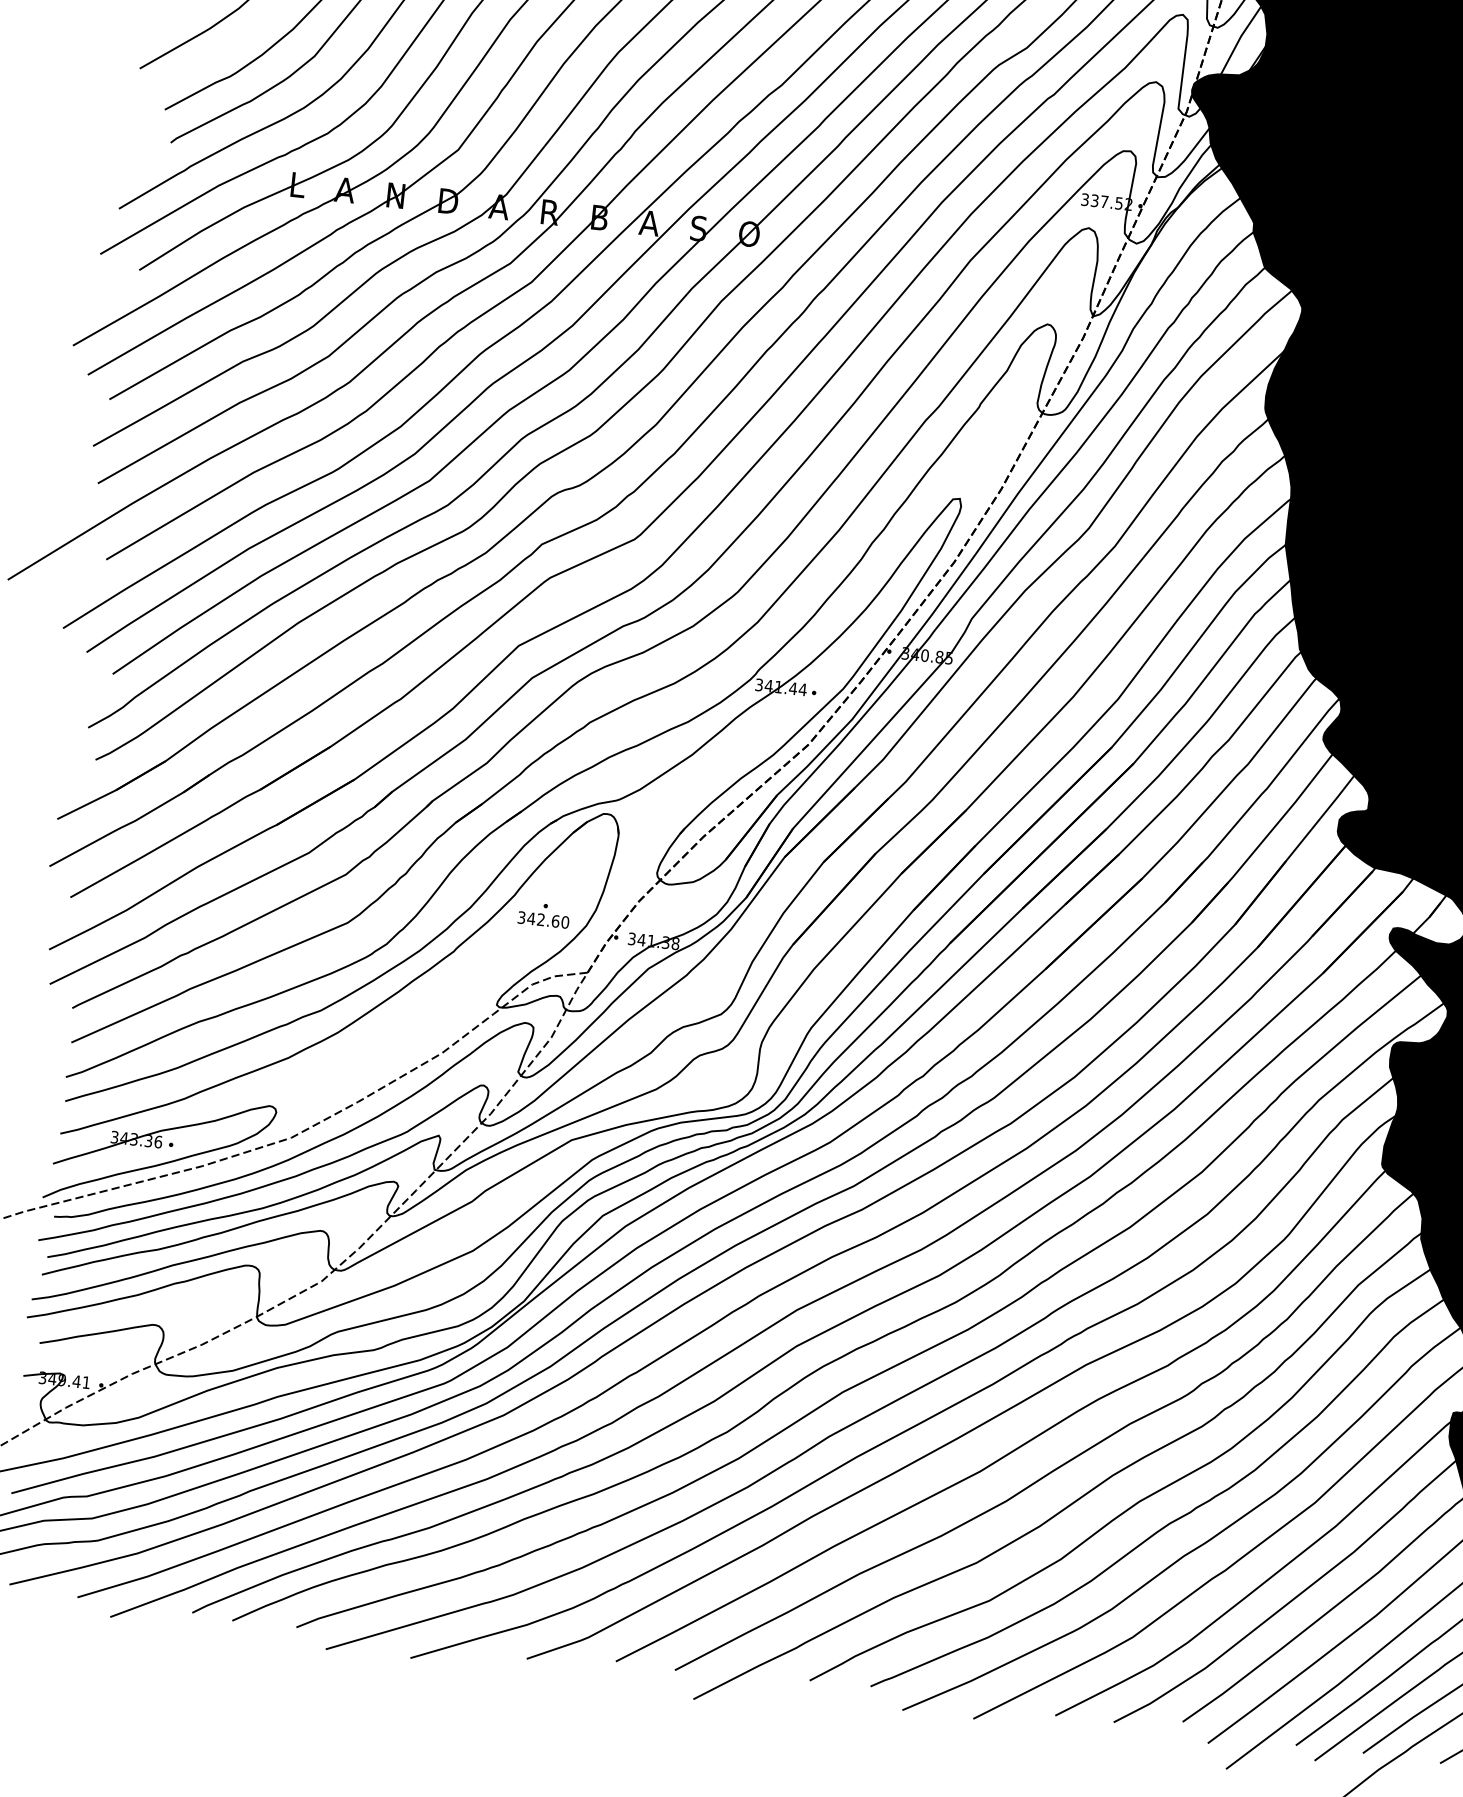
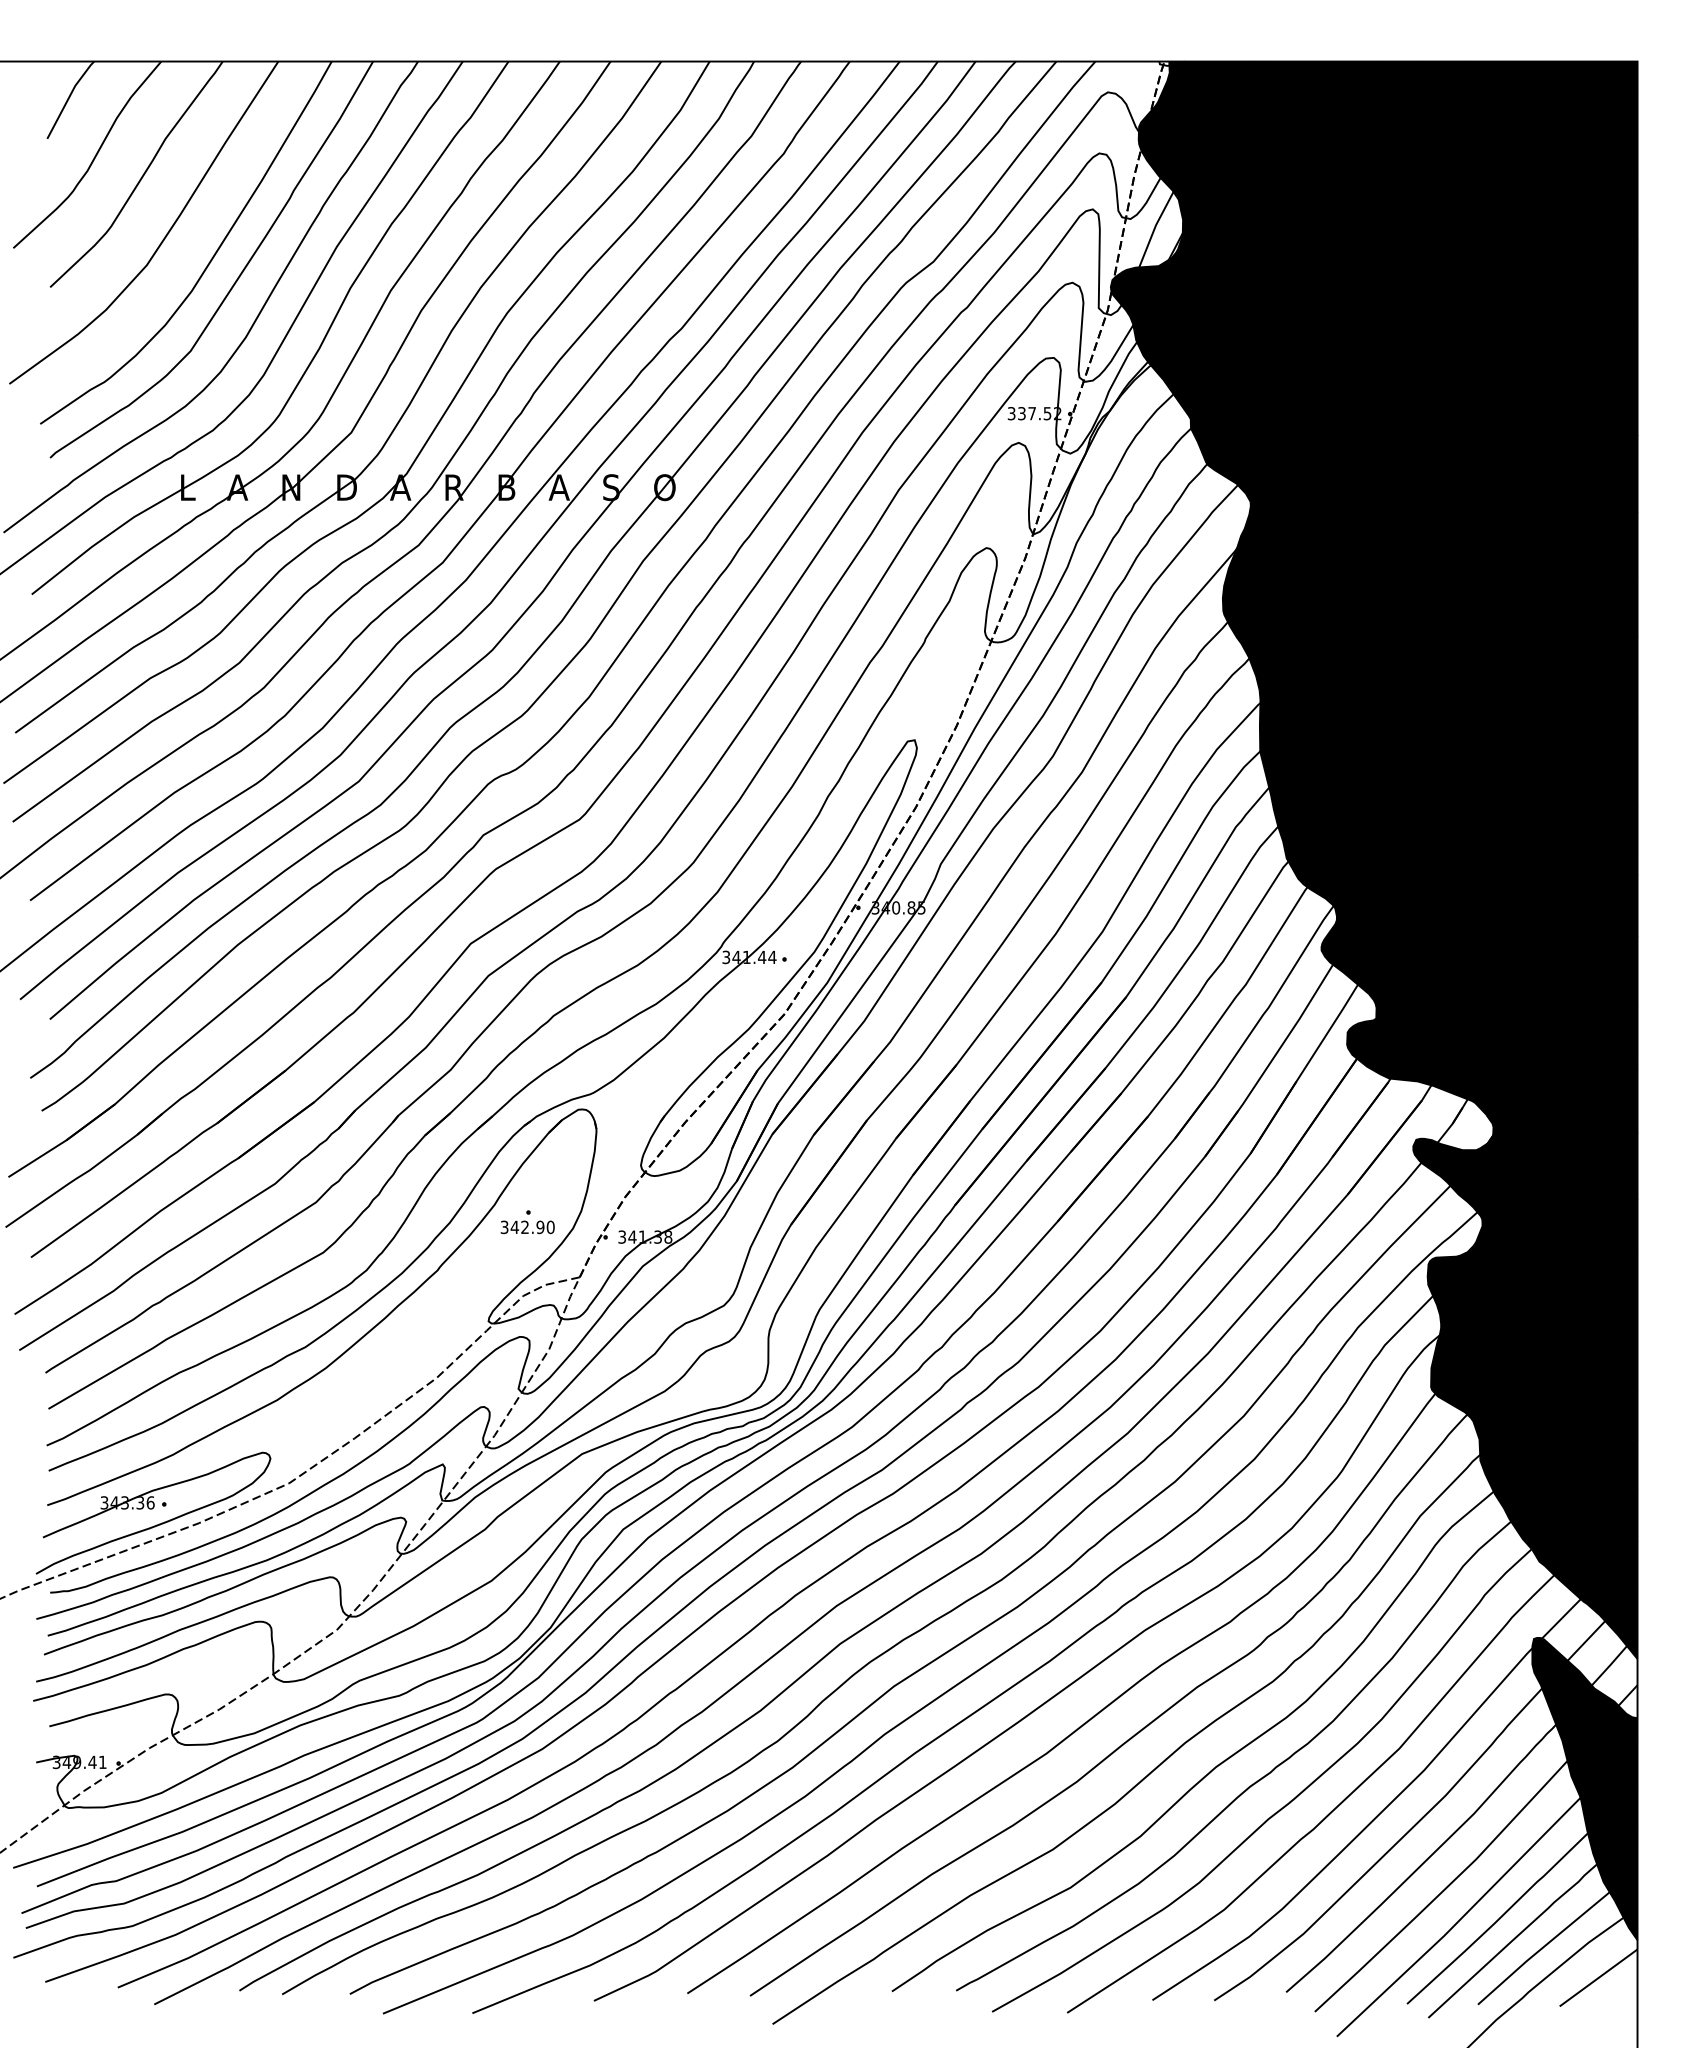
text: (555, 921) -> (540, 1227), 342.60 -> 342.90

